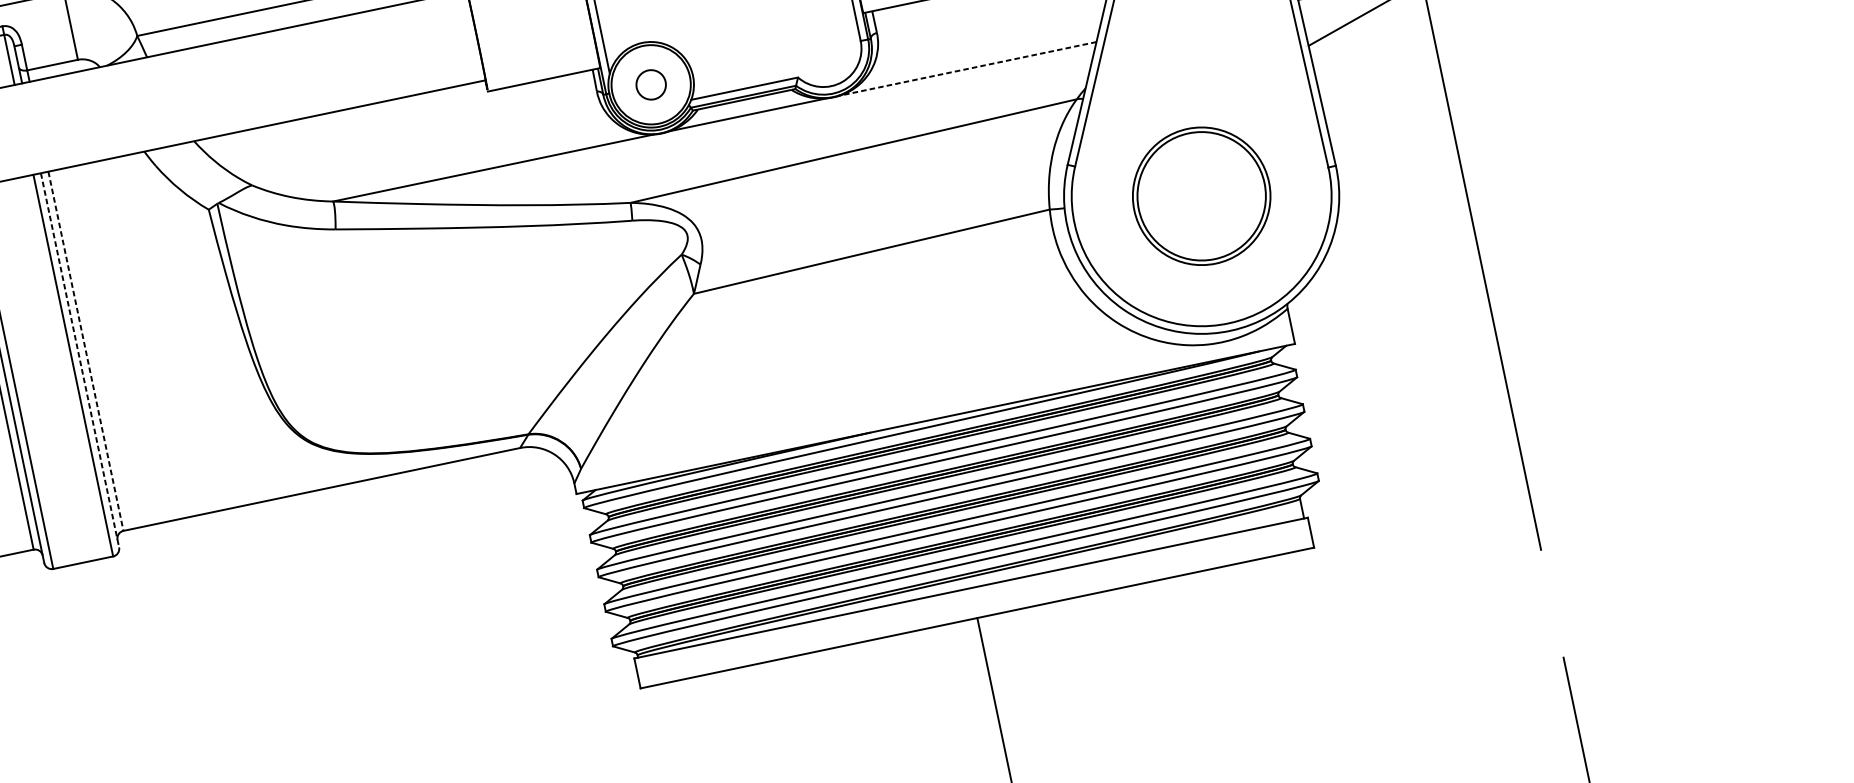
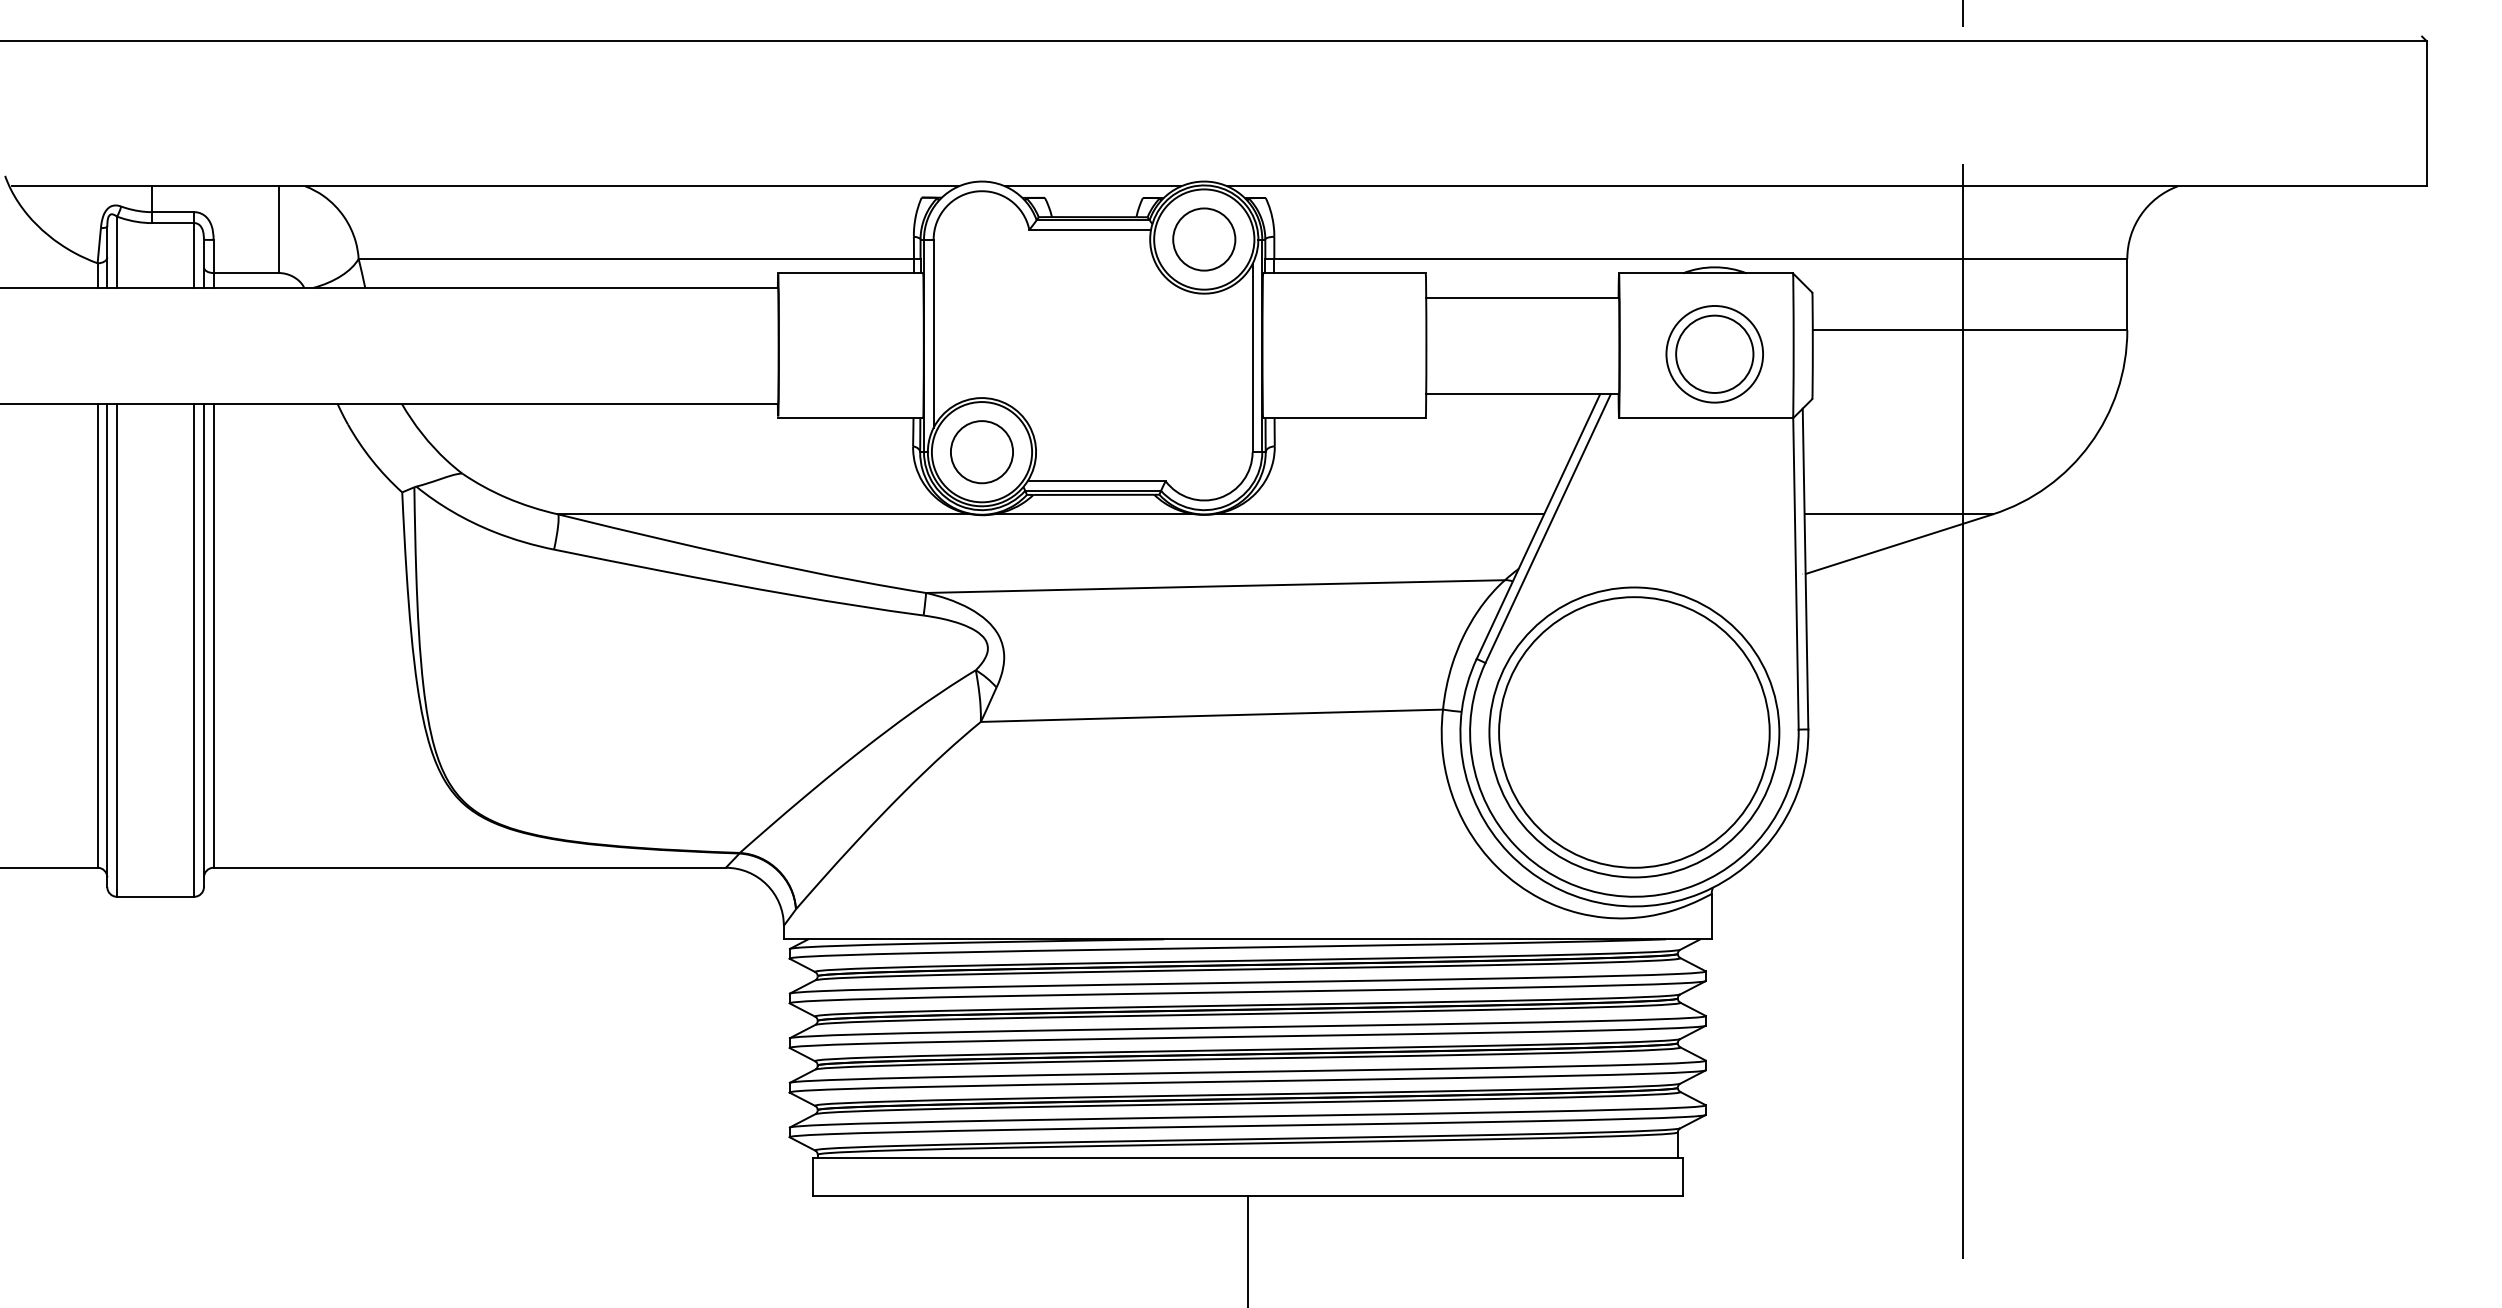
line: (968, 68) -> (1378, 514), dashed -> solid
circle: (650, 85) -> (981, 452), size x1.67
part: (1201, 196) -> (1634, 732), size x1.67
line: (85, 351) -> (213, 635), dashed -> solid
line: (79, 360) -> (203, 645), dashed -> solid

